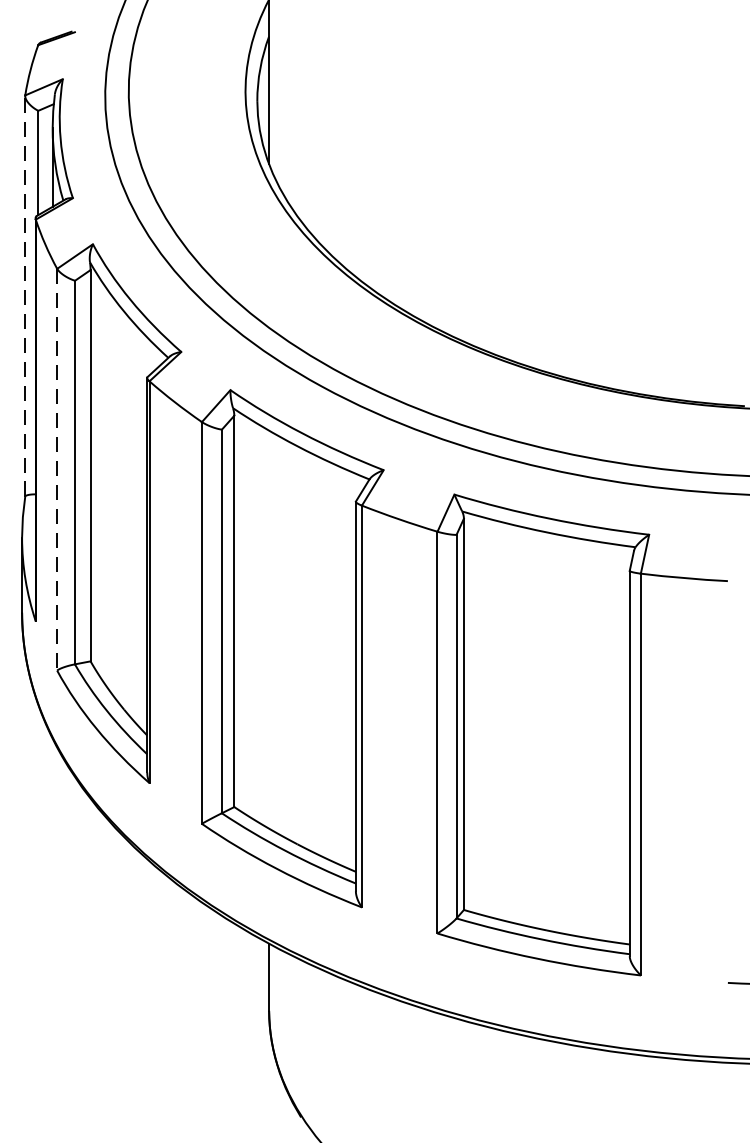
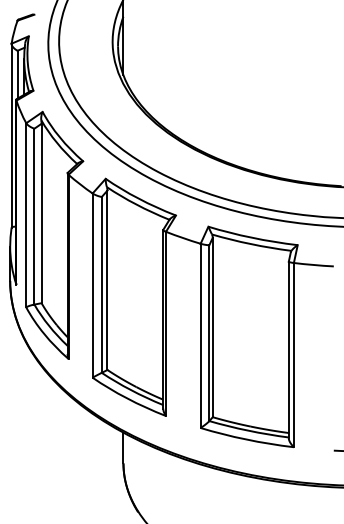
line: (24, 295) -> (11, 135), dashed -> solid
line: (57, 470) -> (26, 215), dashed -> solid

